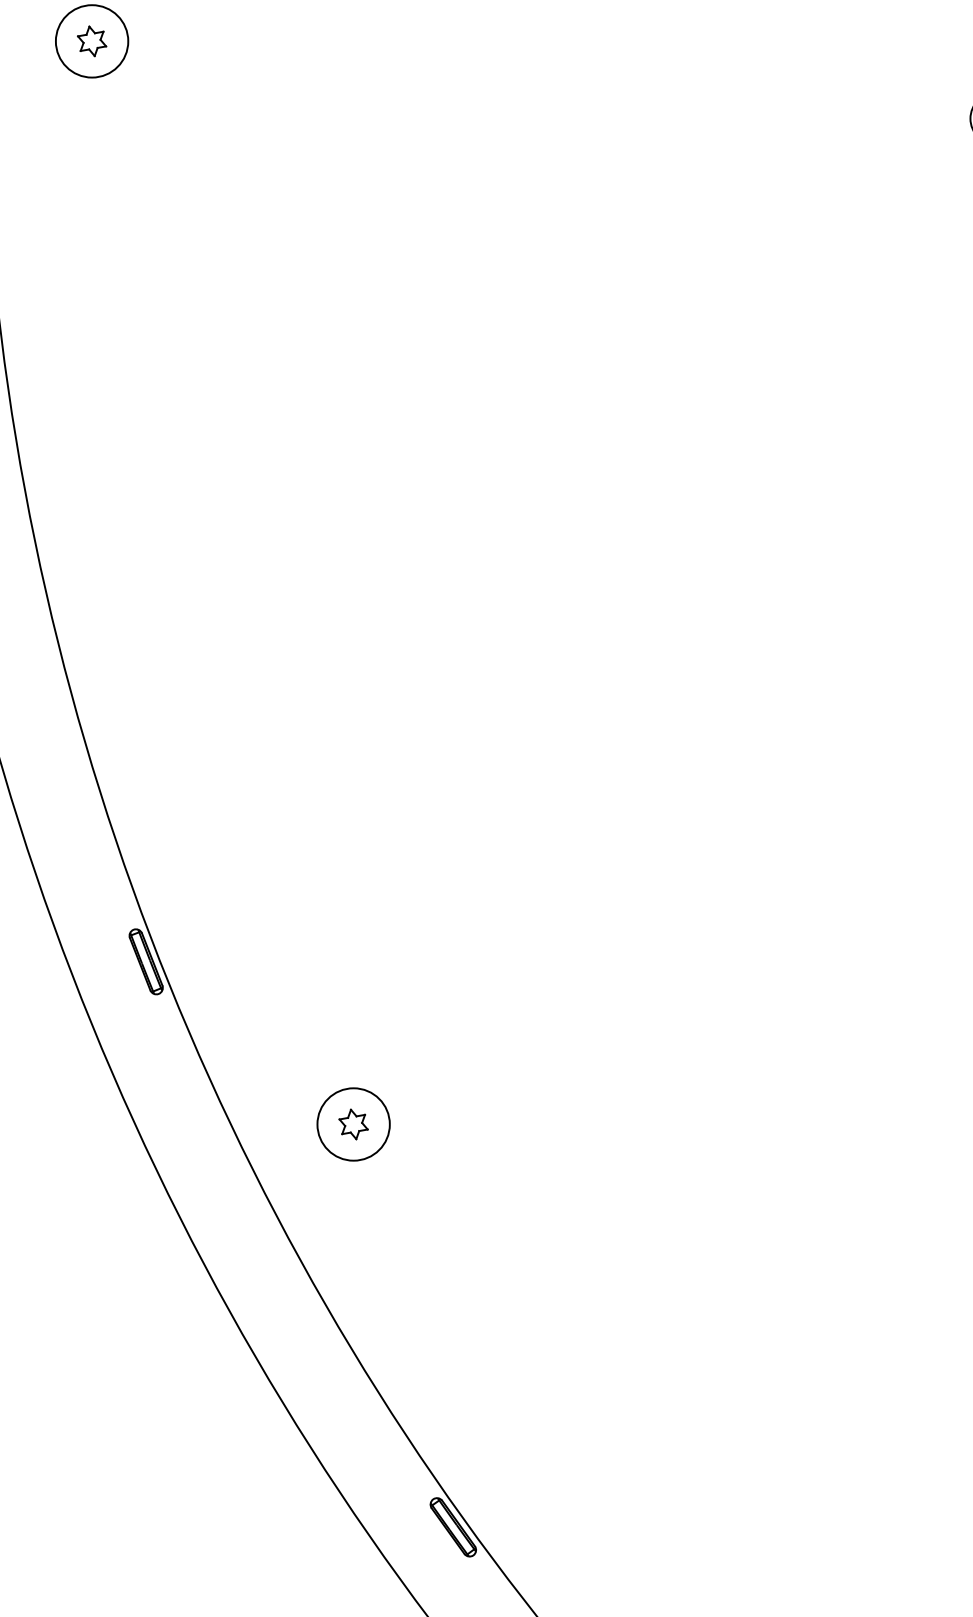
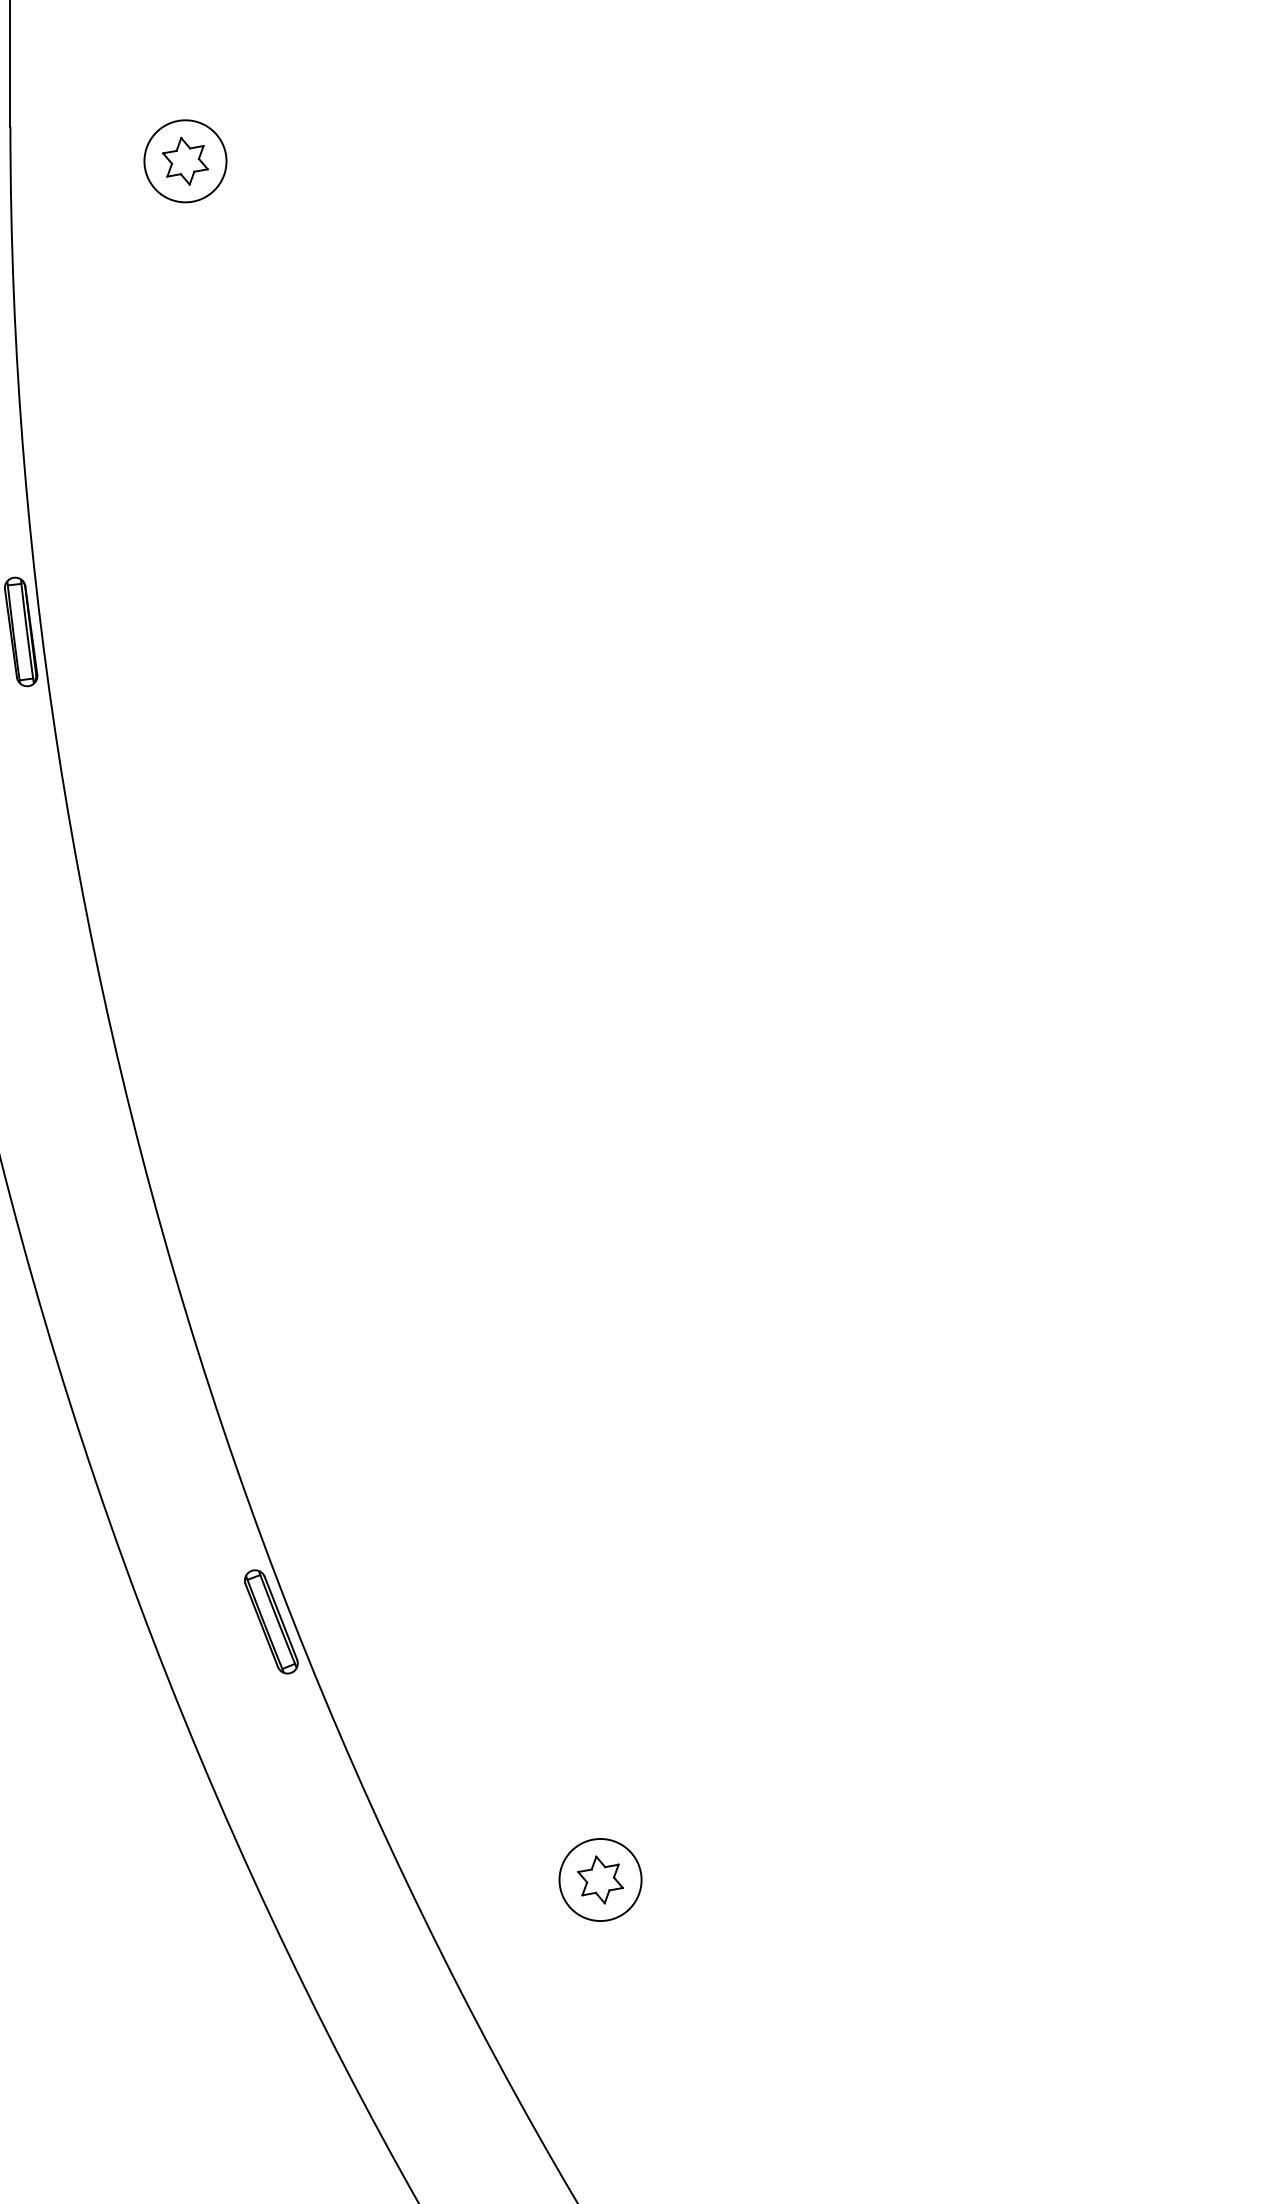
circle: (91, 41) -> (184, 161), size x0.71
circle: (353, 1124) -> (600, 1880), size x0.71

